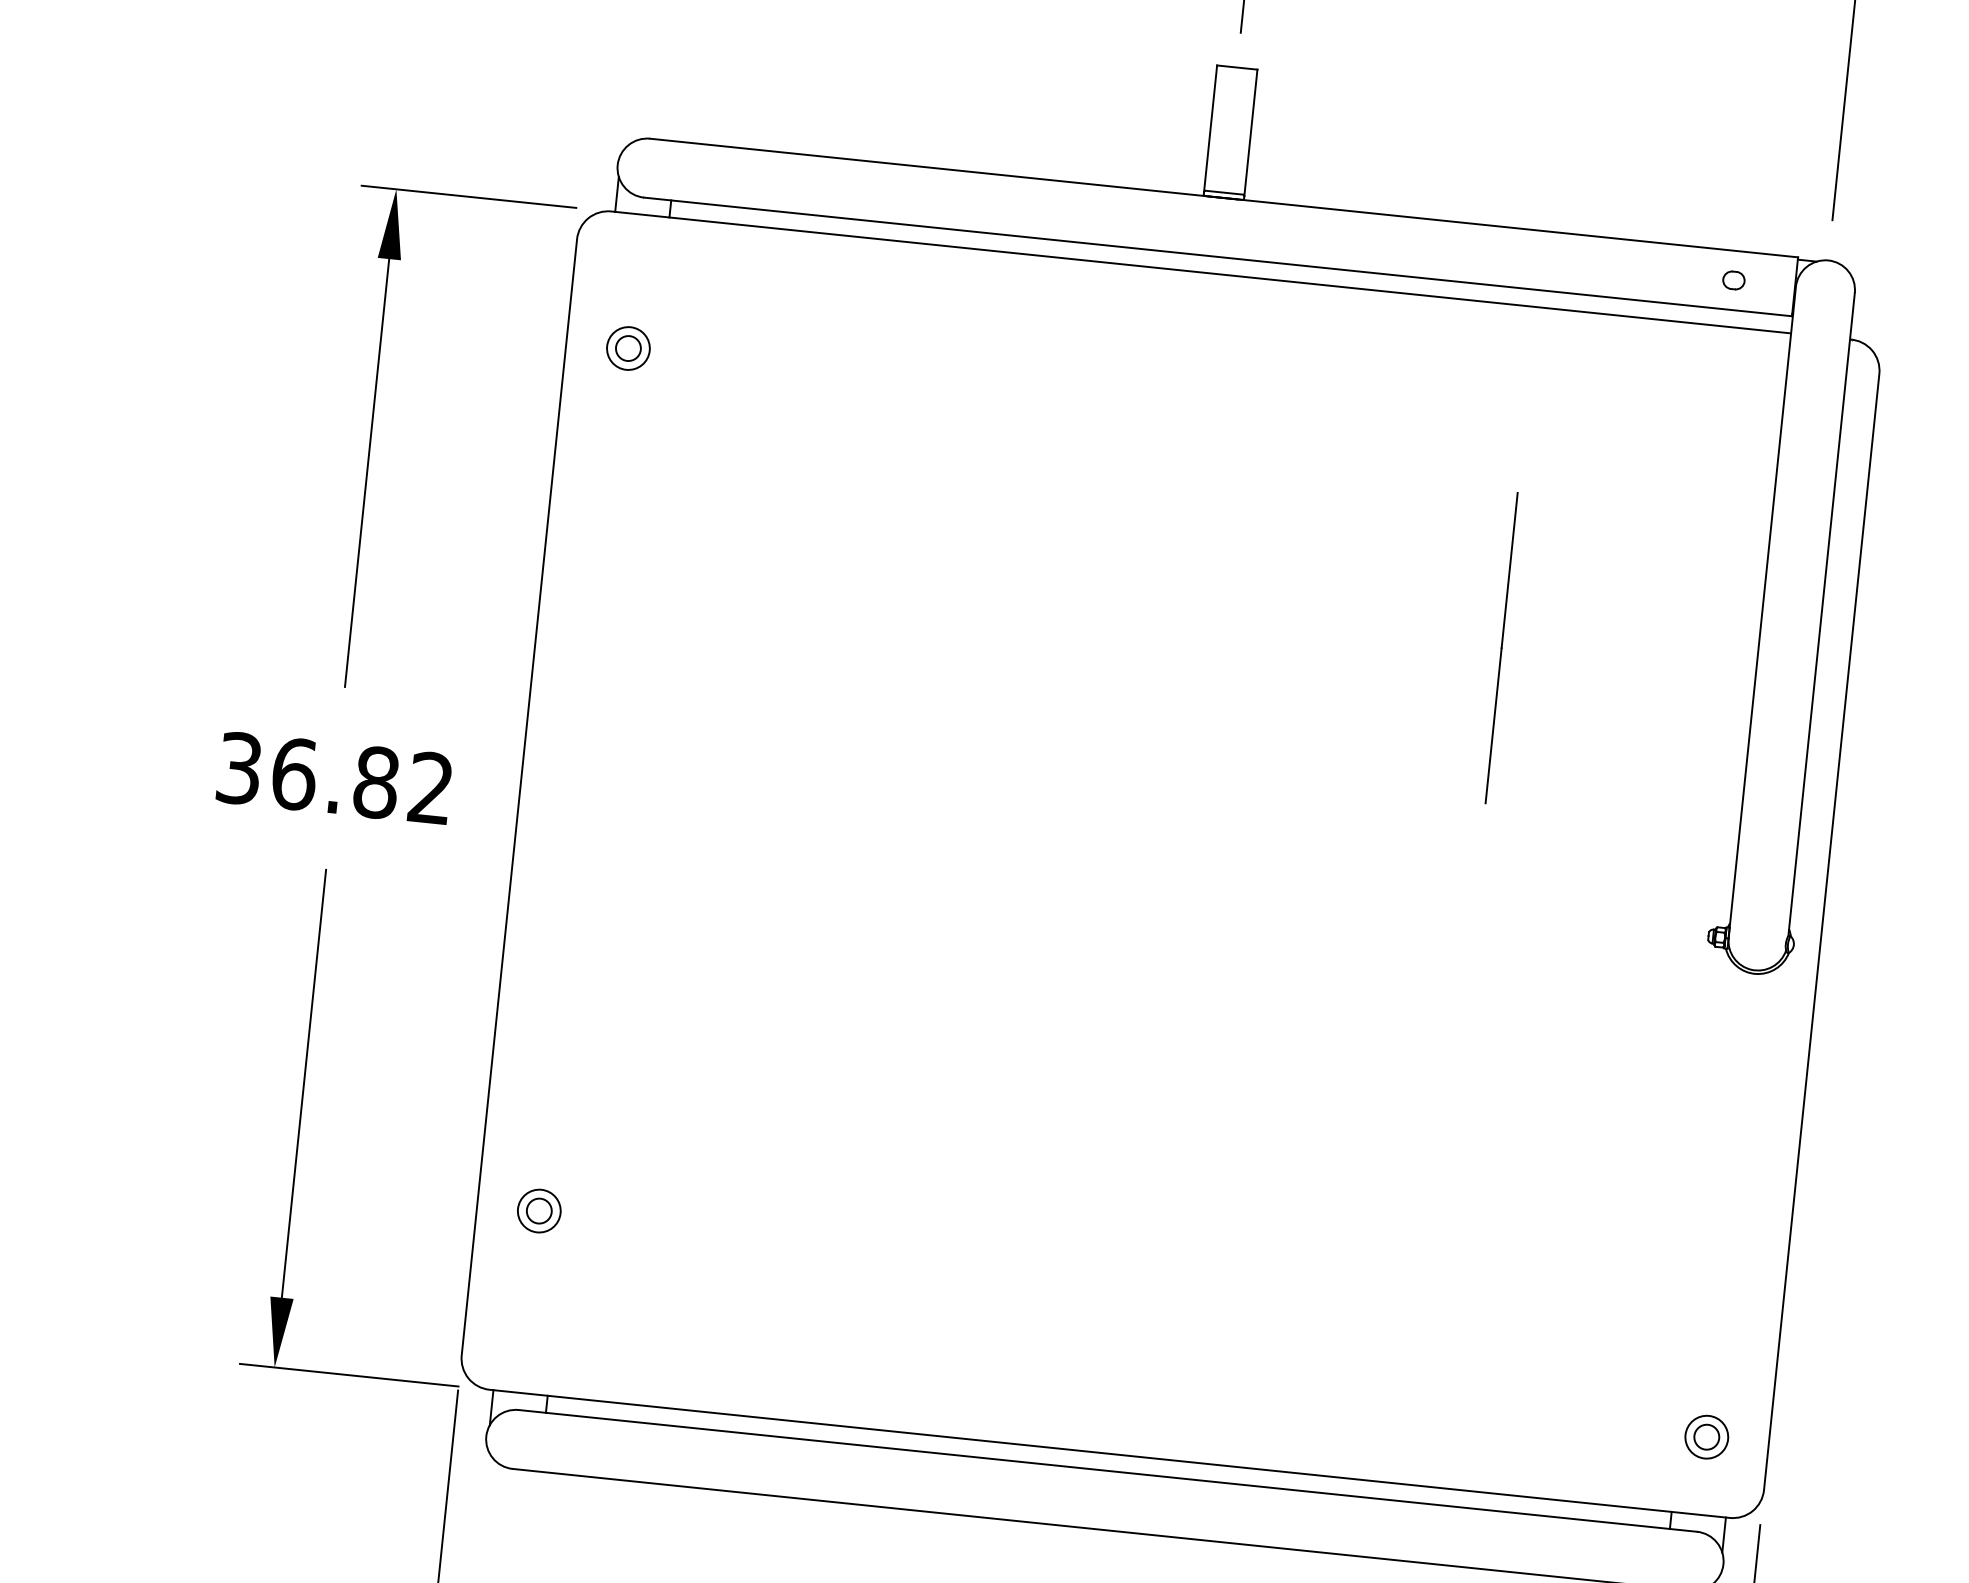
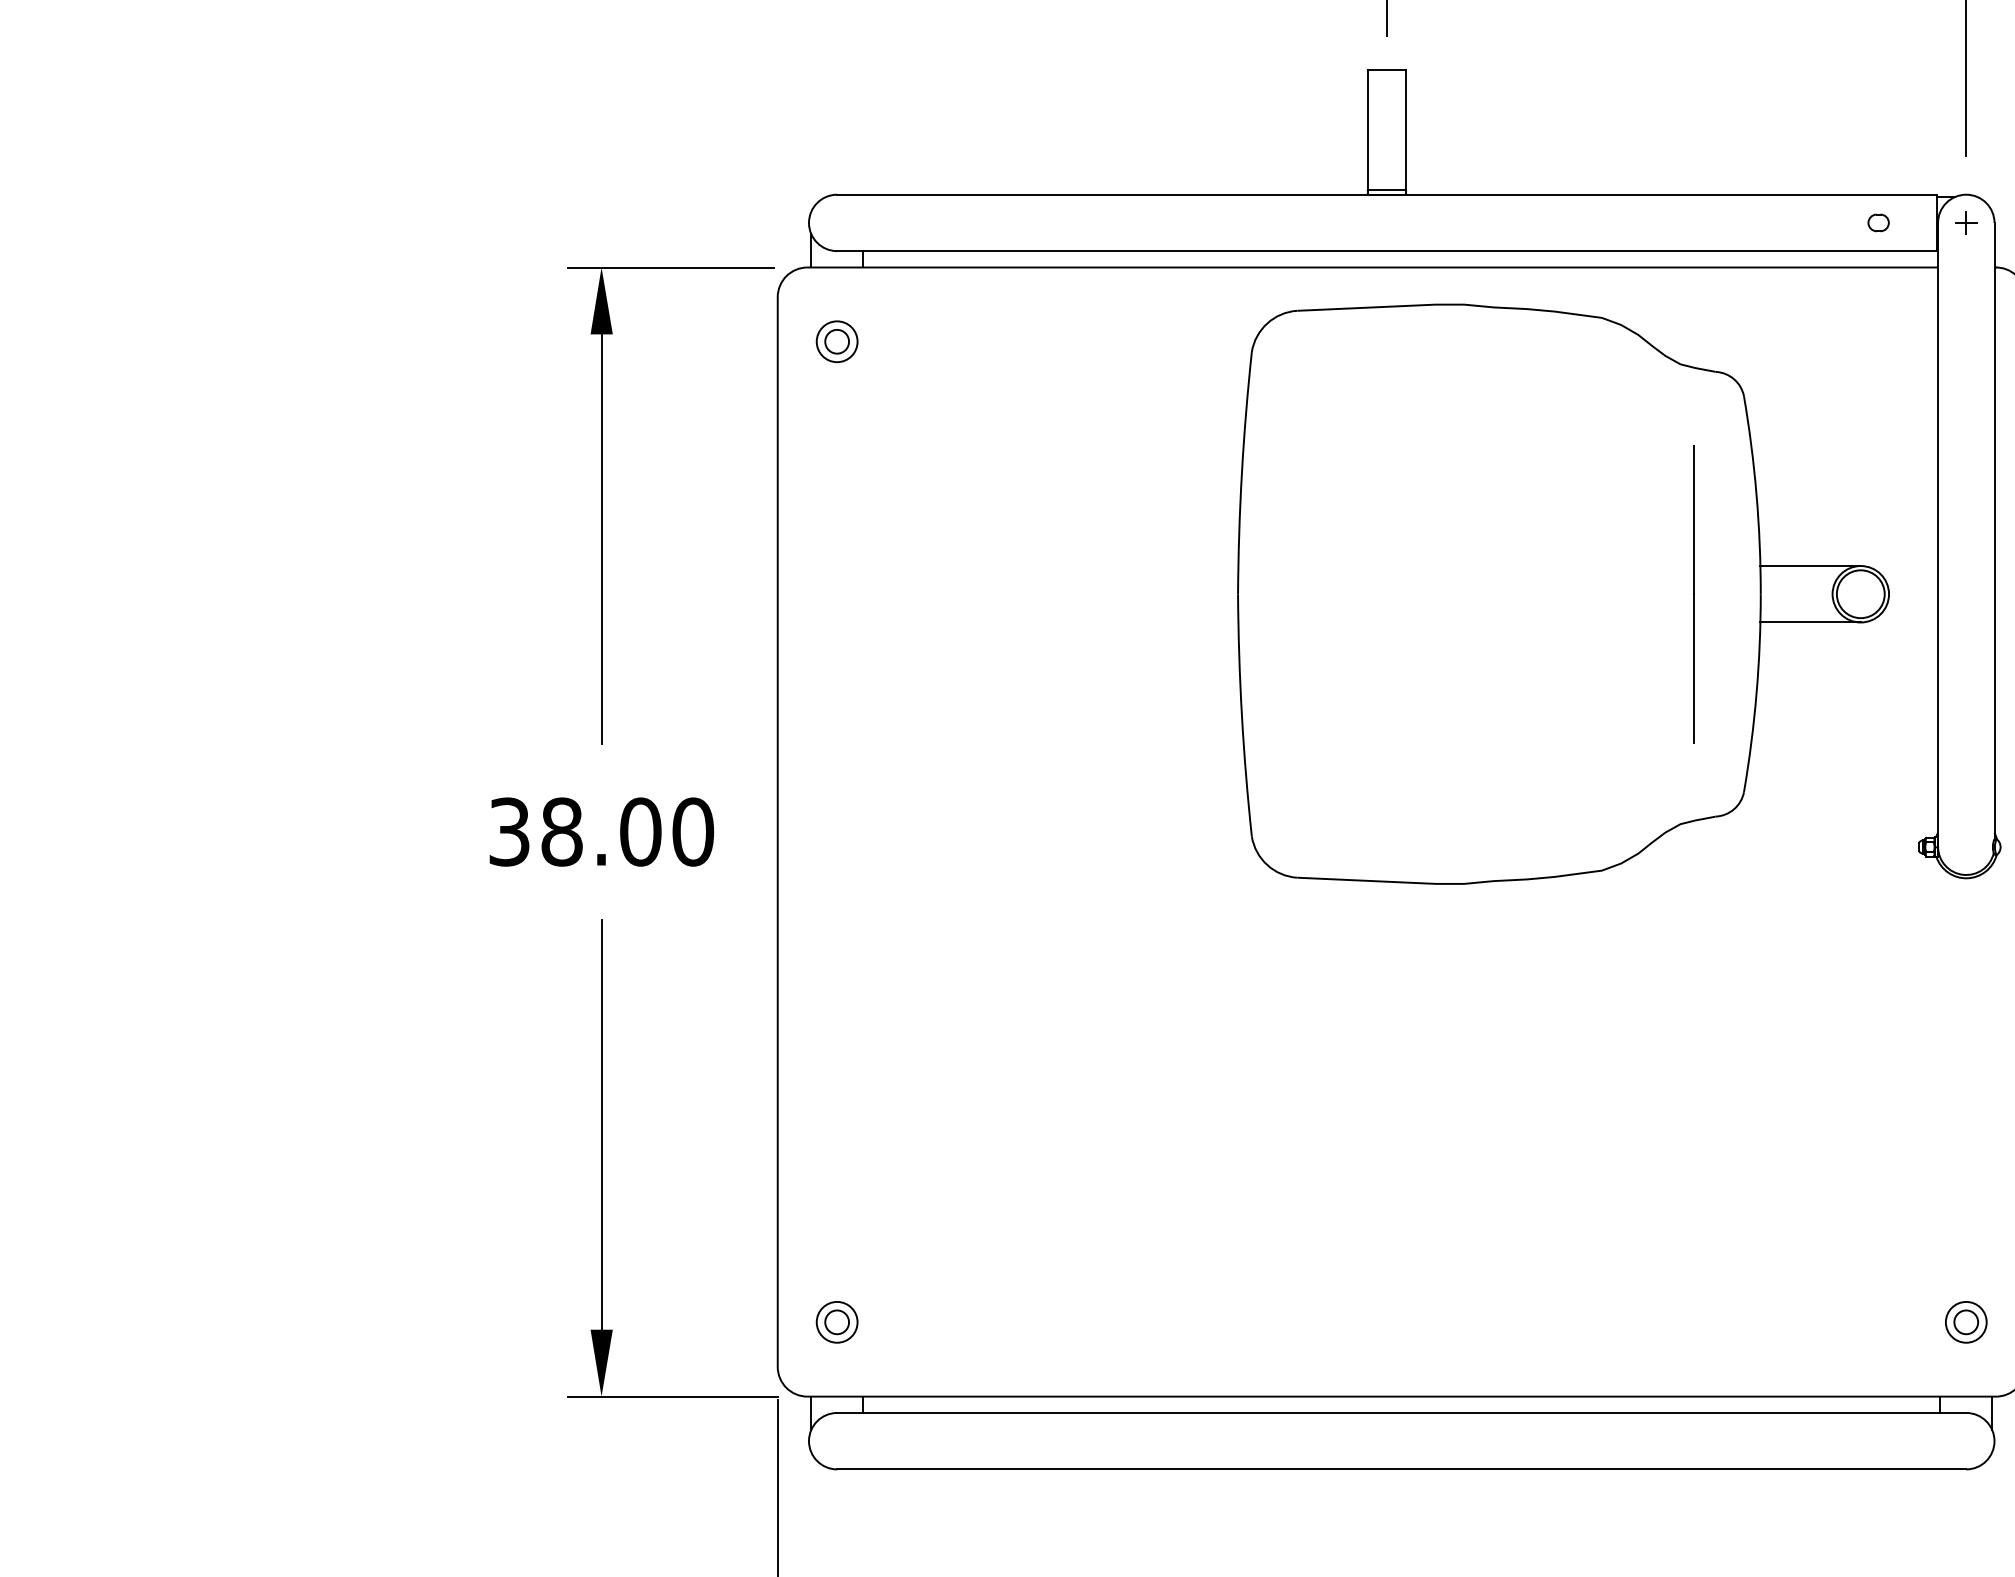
part: (1825, 289) -> (1966, 222), added
part: (627, 348) -> (836, 341), moved
part: (1365, 633) -> (1563, 593), added
text: (362, 780) -> (627, 831), 36.82 -> 38.00
part: (538, 1211) -> (836, 1322), moved

